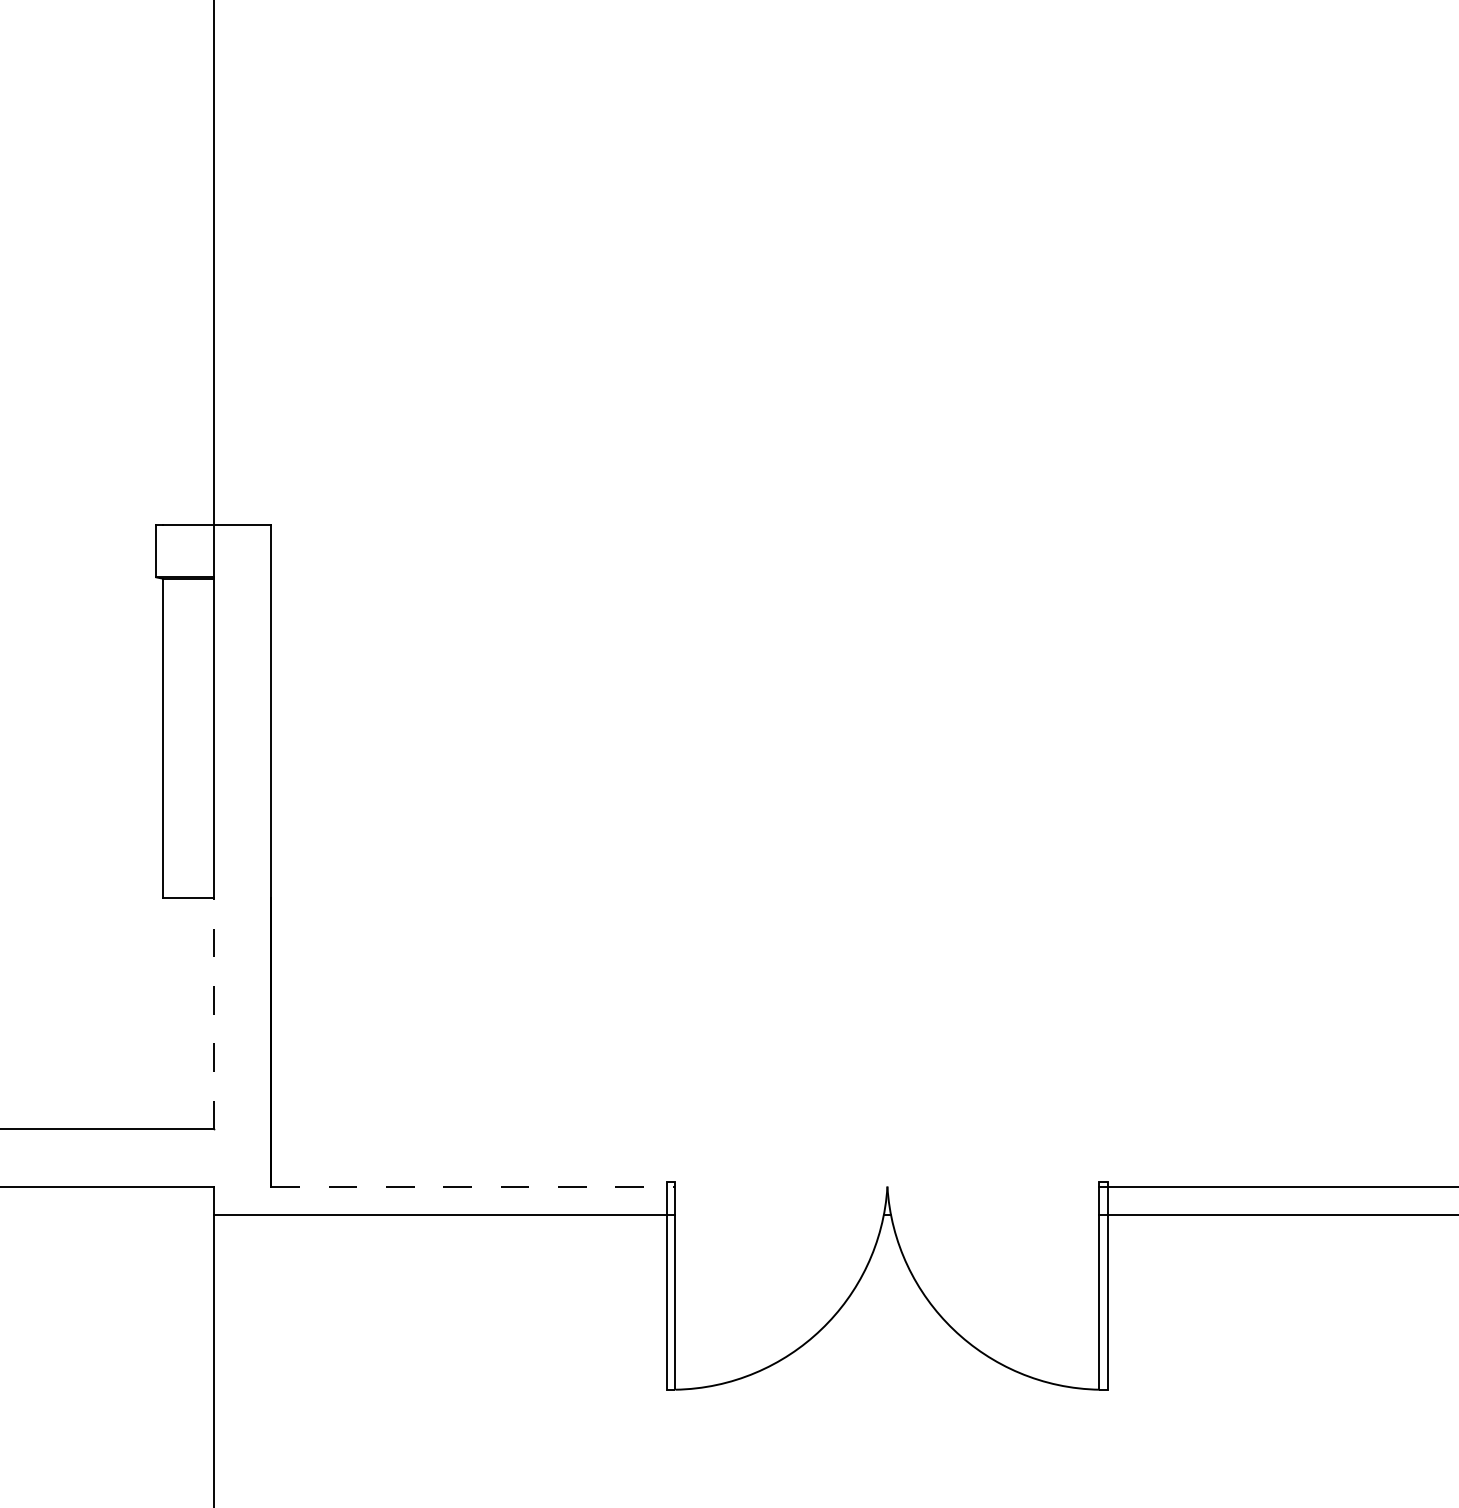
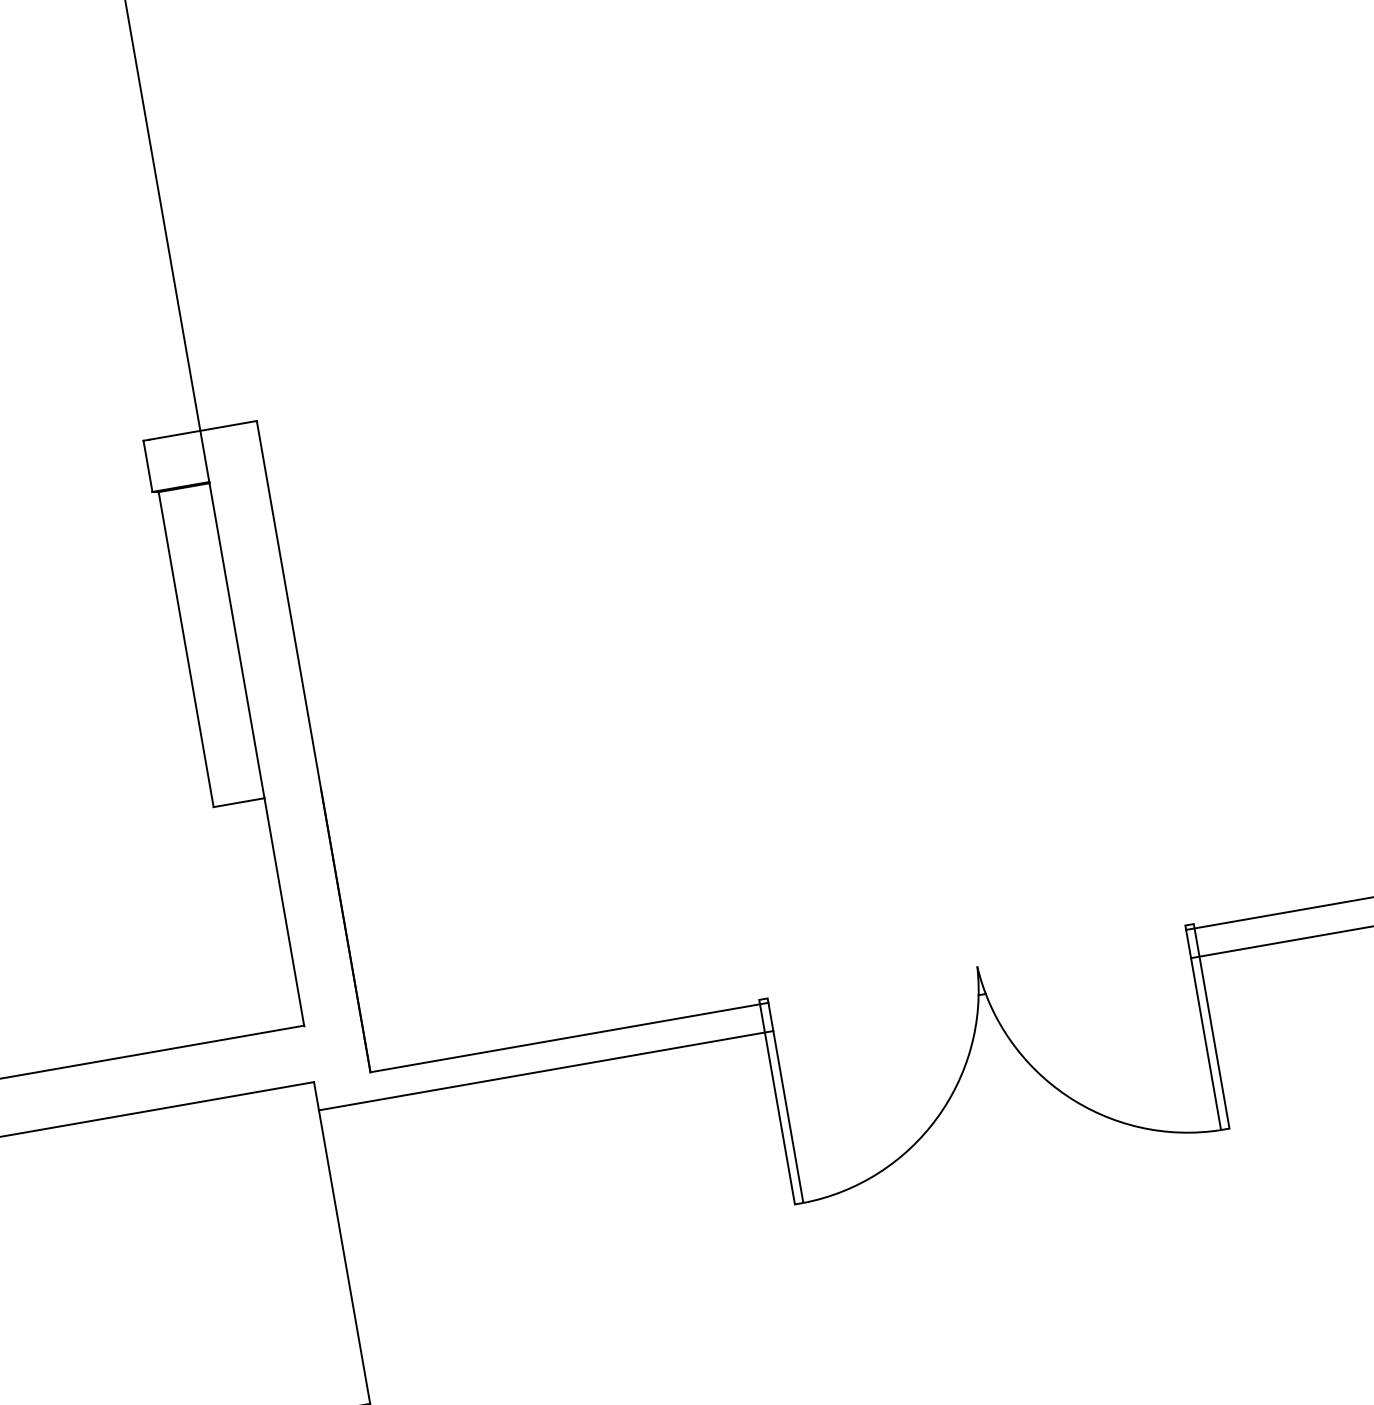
line: (214, 1013) -> (284, 911), dashed -> solid
line: (473, 1186) -> (569, 1037), dashed -> solid

